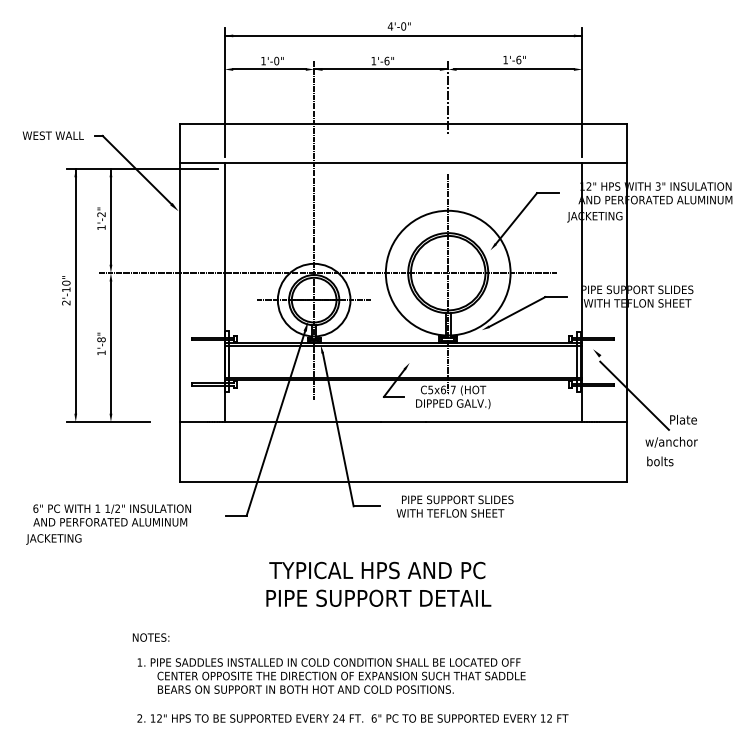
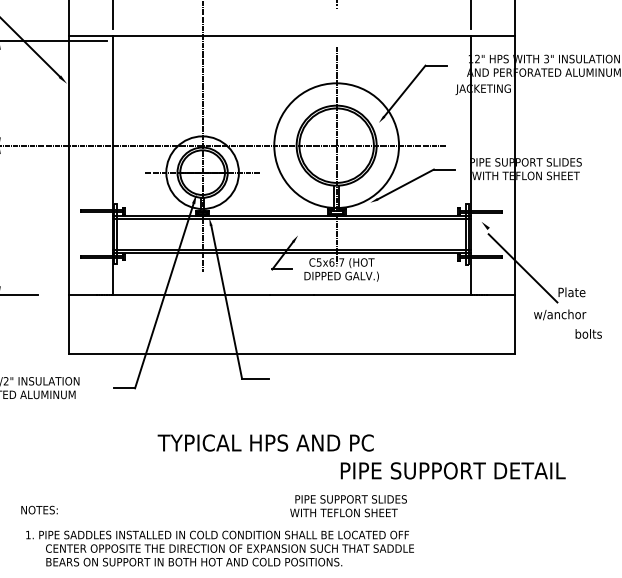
text: (660, 461) -> (588, 334), moved
text: (454, 506) -> (347, 506), moved
text: (378, 597) -> (452, 470), moved

